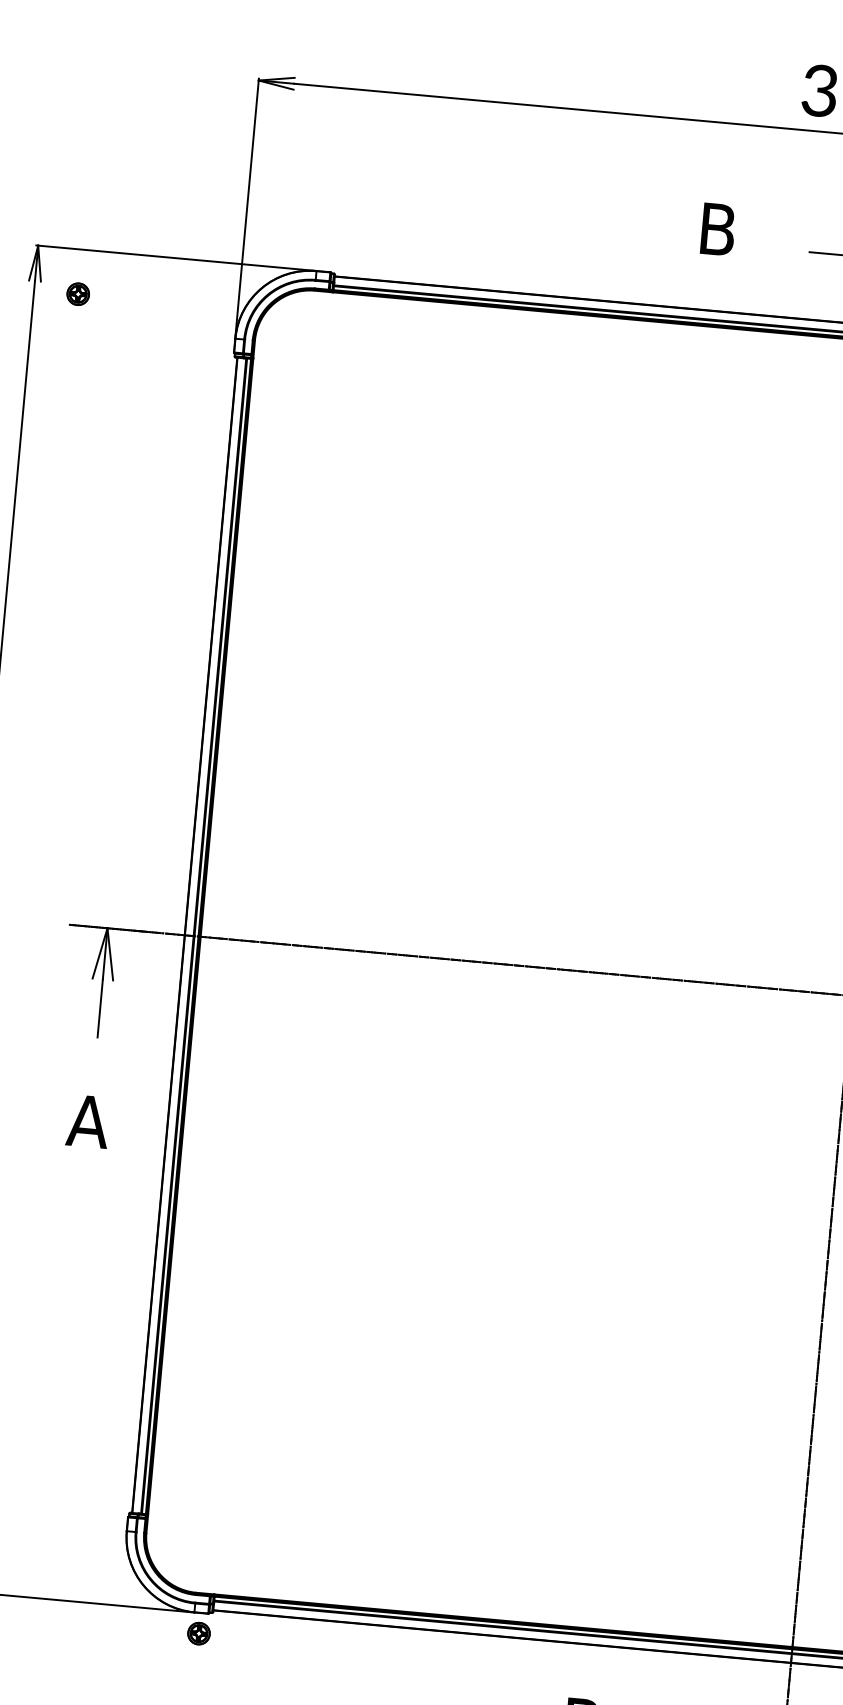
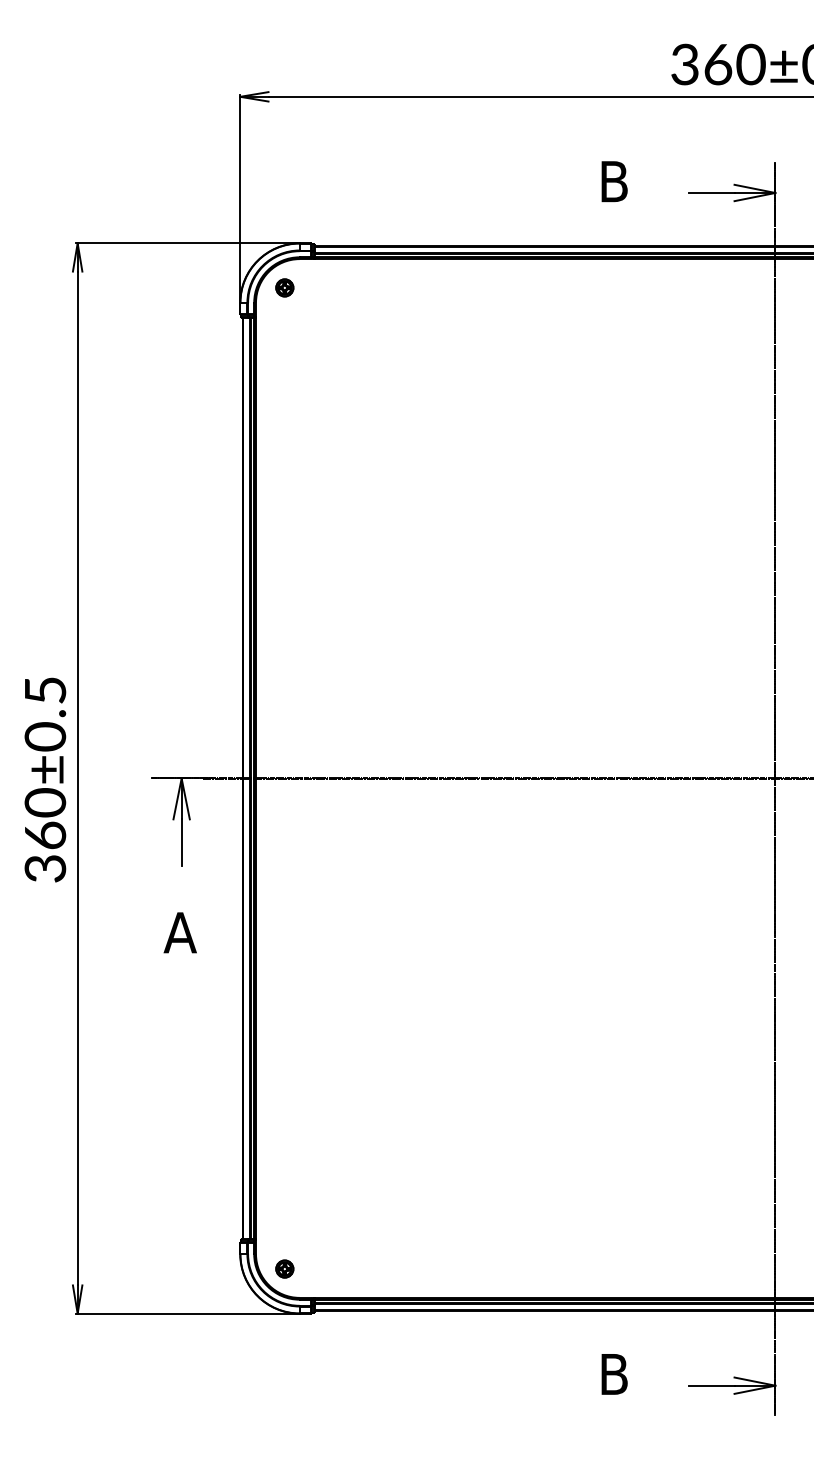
part: (77, 293) -> (284, 287), moved
part: (198, 1632) -> (284, 1268), moved

